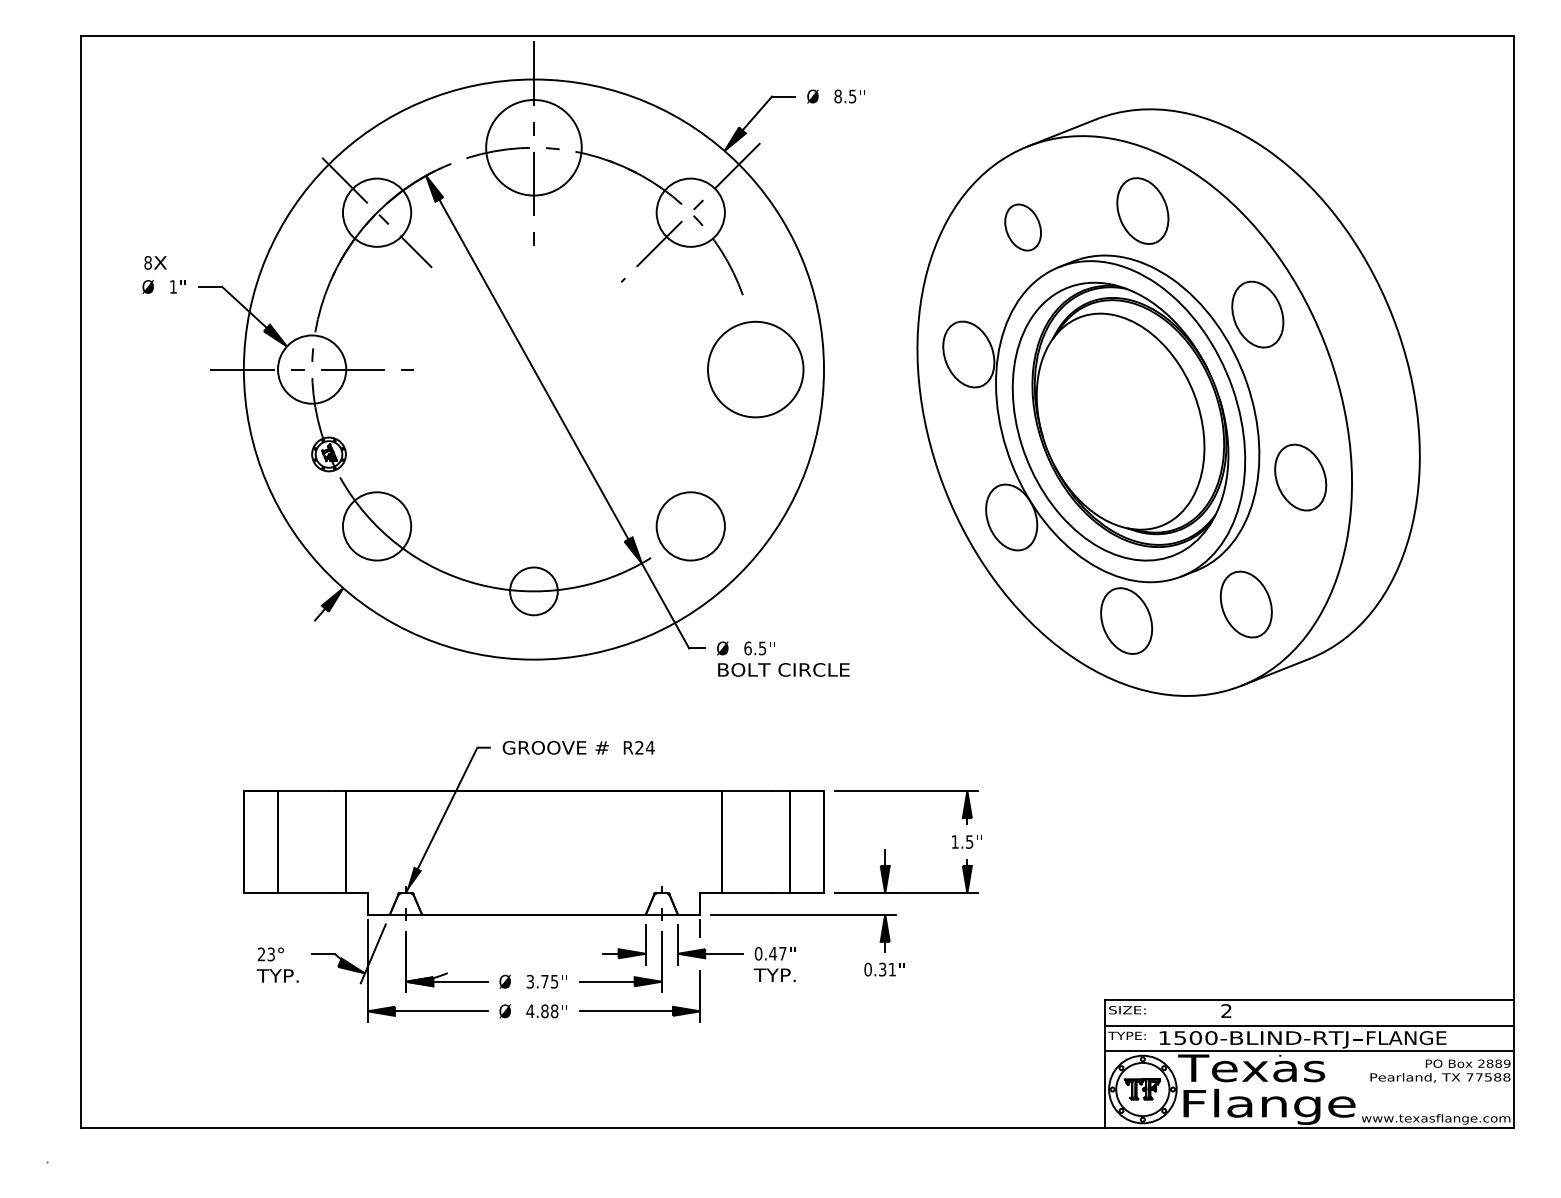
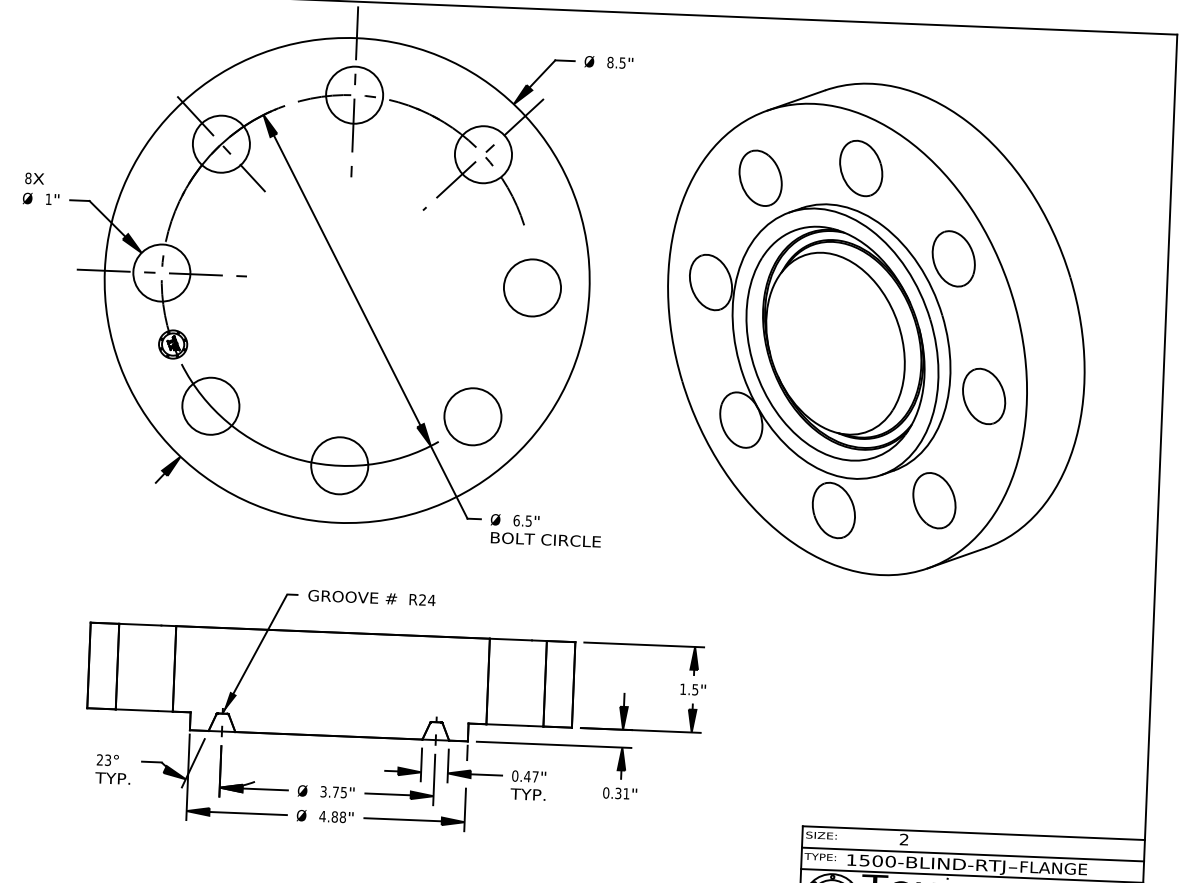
circle: (533, 147) -> (354, 94), size x0.71
part: (1022, 227) -> (760, 178), size x1.43
circle: (755, 369) -> (532, 287), size x0.71
circle: (533, 591) -> (339, 465), size x1.43

